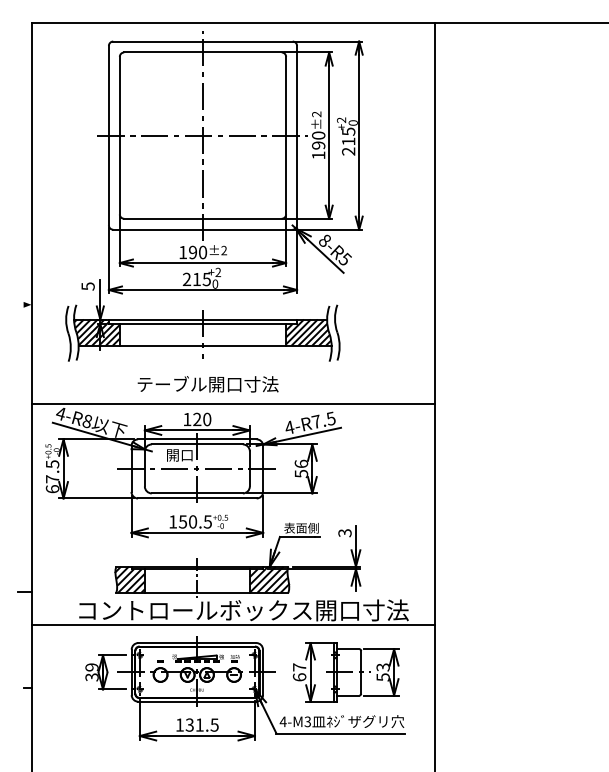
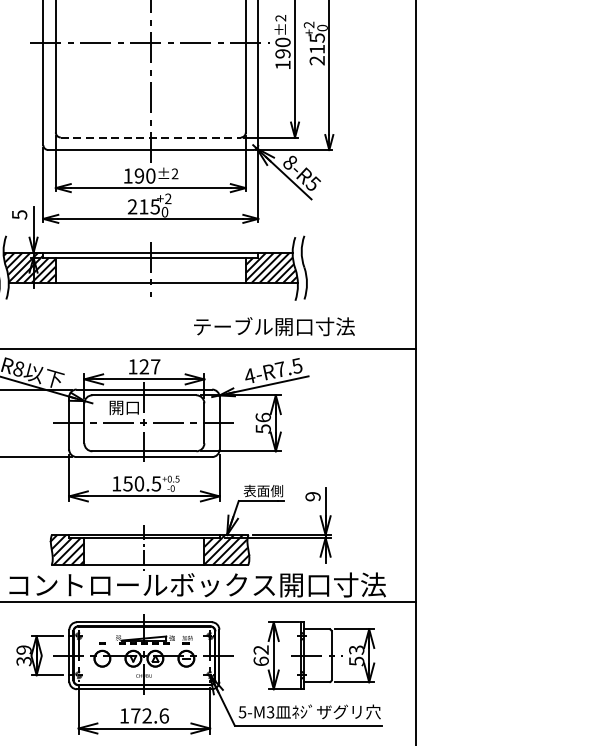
line: (202, 218) -> (150, 137), solid -> dashed
text: (207, 384) -> (273, 326), moved
text: (207, 419) -> (155, 366), 120 -> 127
text: (344, 533) -> (312, 497), 3 -> 9
text: (299, 667) -> (261, 650), 67 -> 62
text: (282, 721) -> (241, 711), 4-M3 -> 5-M3
text: (201, 724) -> (149, 715), 131.5 -> 172.6

